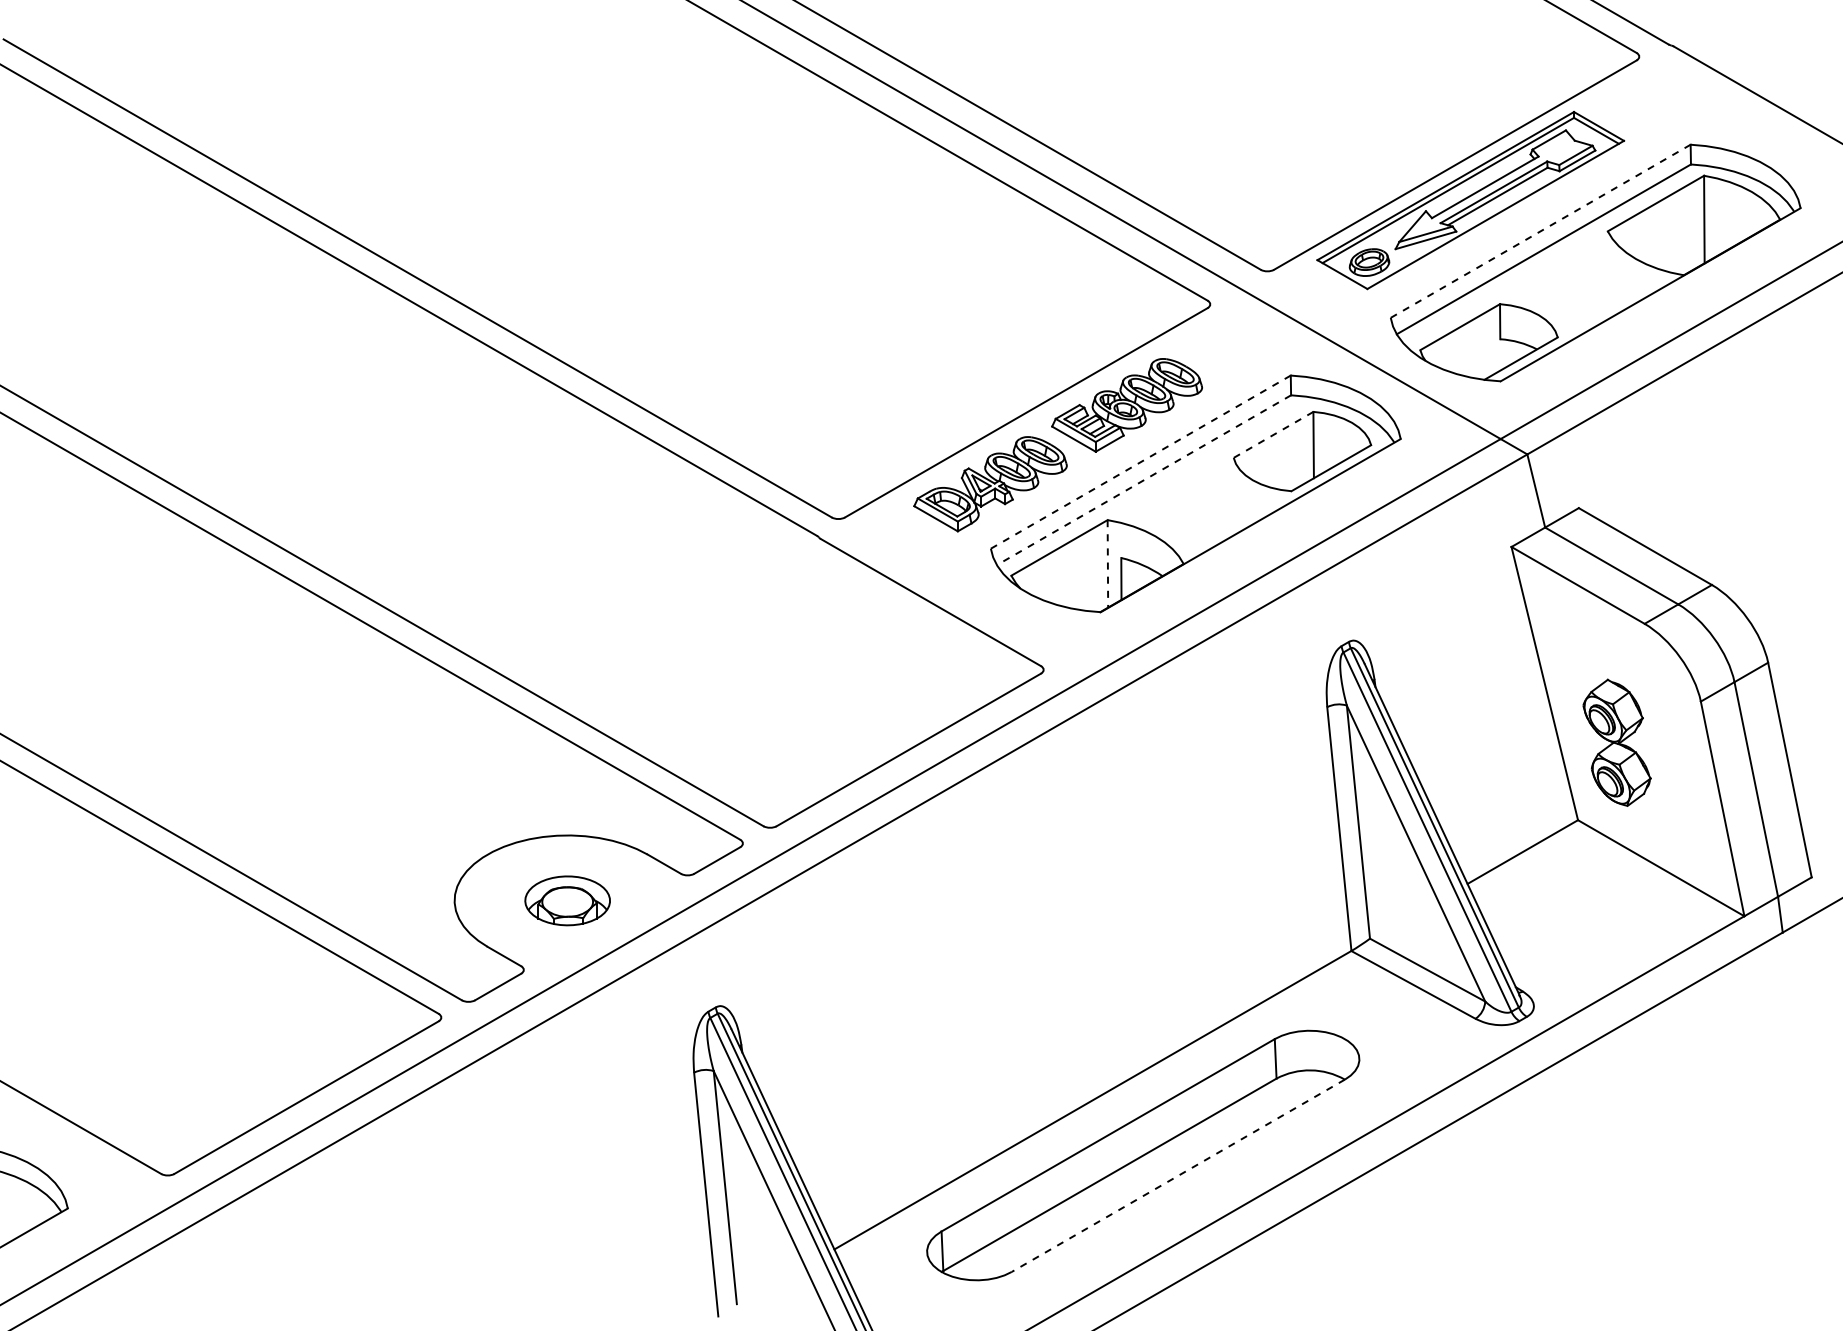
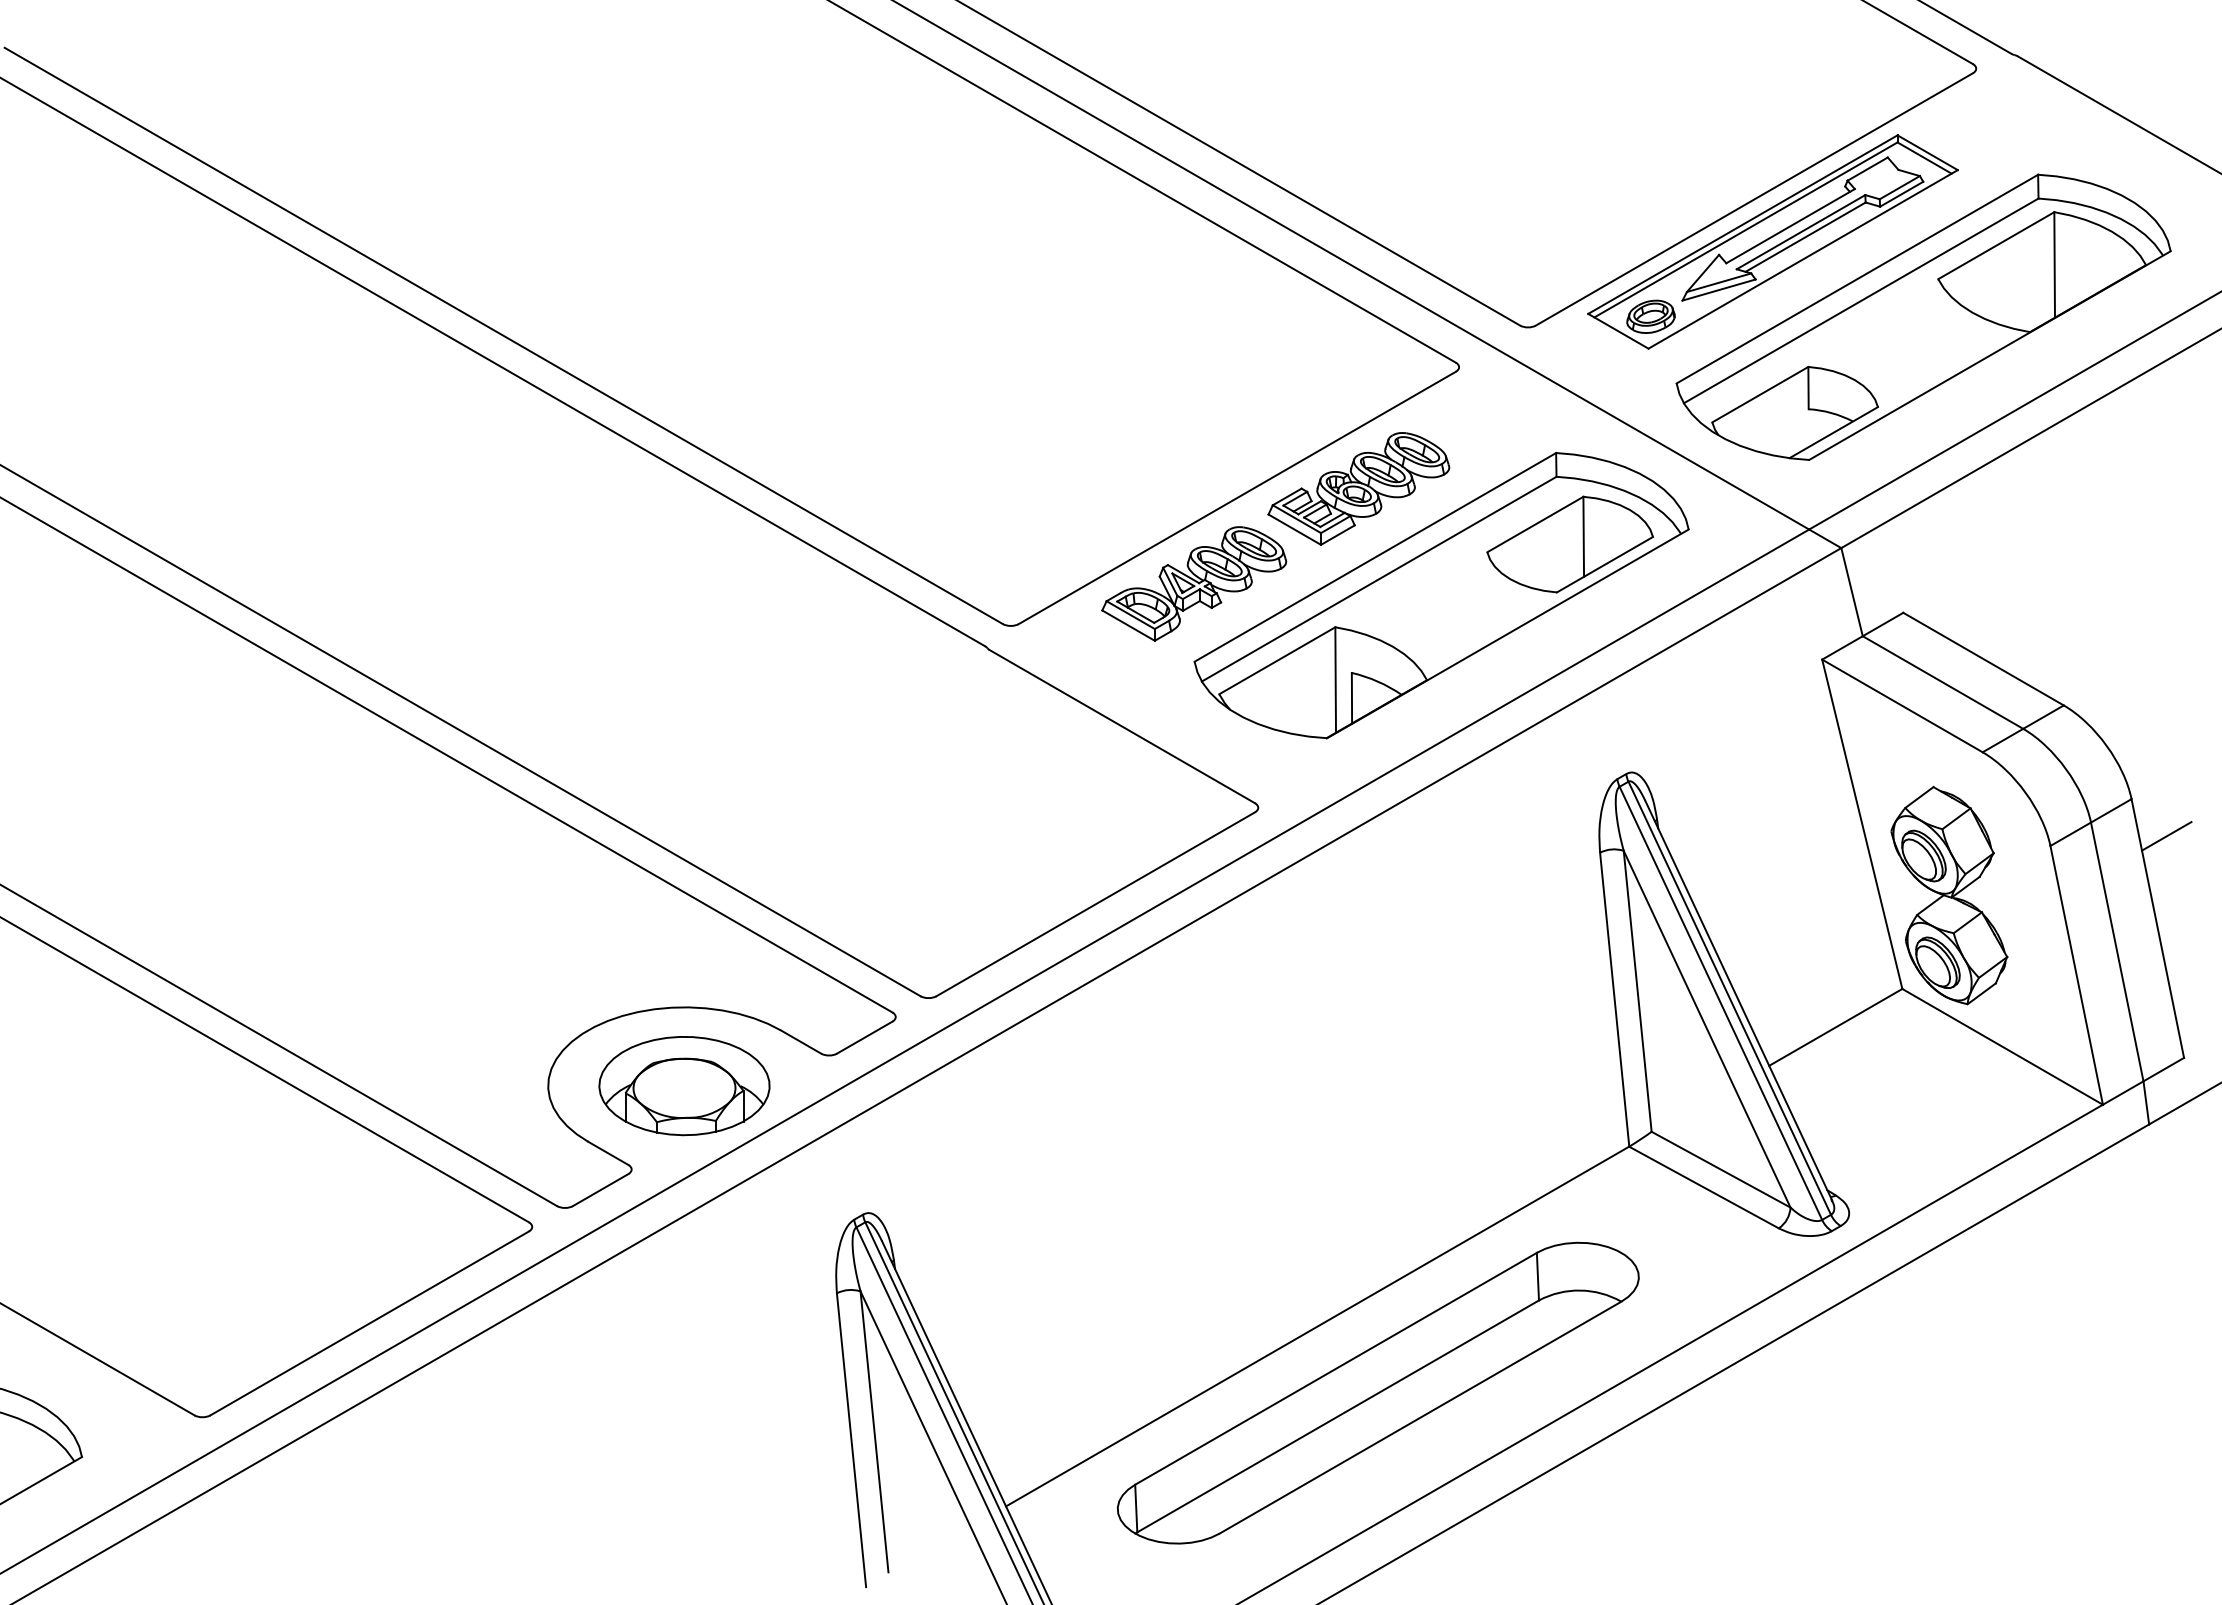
line: (1540, 231) -> (1857, 279), dashed -> solid
line: (1272, 434) -> (1534, 524), dashed -> solid
line: (1140, 462) -> (1375, 557), dashed -> solid
line: (1144, 480) -> (1379, 579), dashed -> solid
line: (1107, 564) -> (1335, 680), dashed -> solid
line: (1797, 693) -> (2166, 836), added
part: (1617, 742) -> (1949, 895), size x1.43
part: (567, 901) -> (684, 1086), size x1.67
line: (1178, 1175) -> (1420, 1417), dashed -> solid

